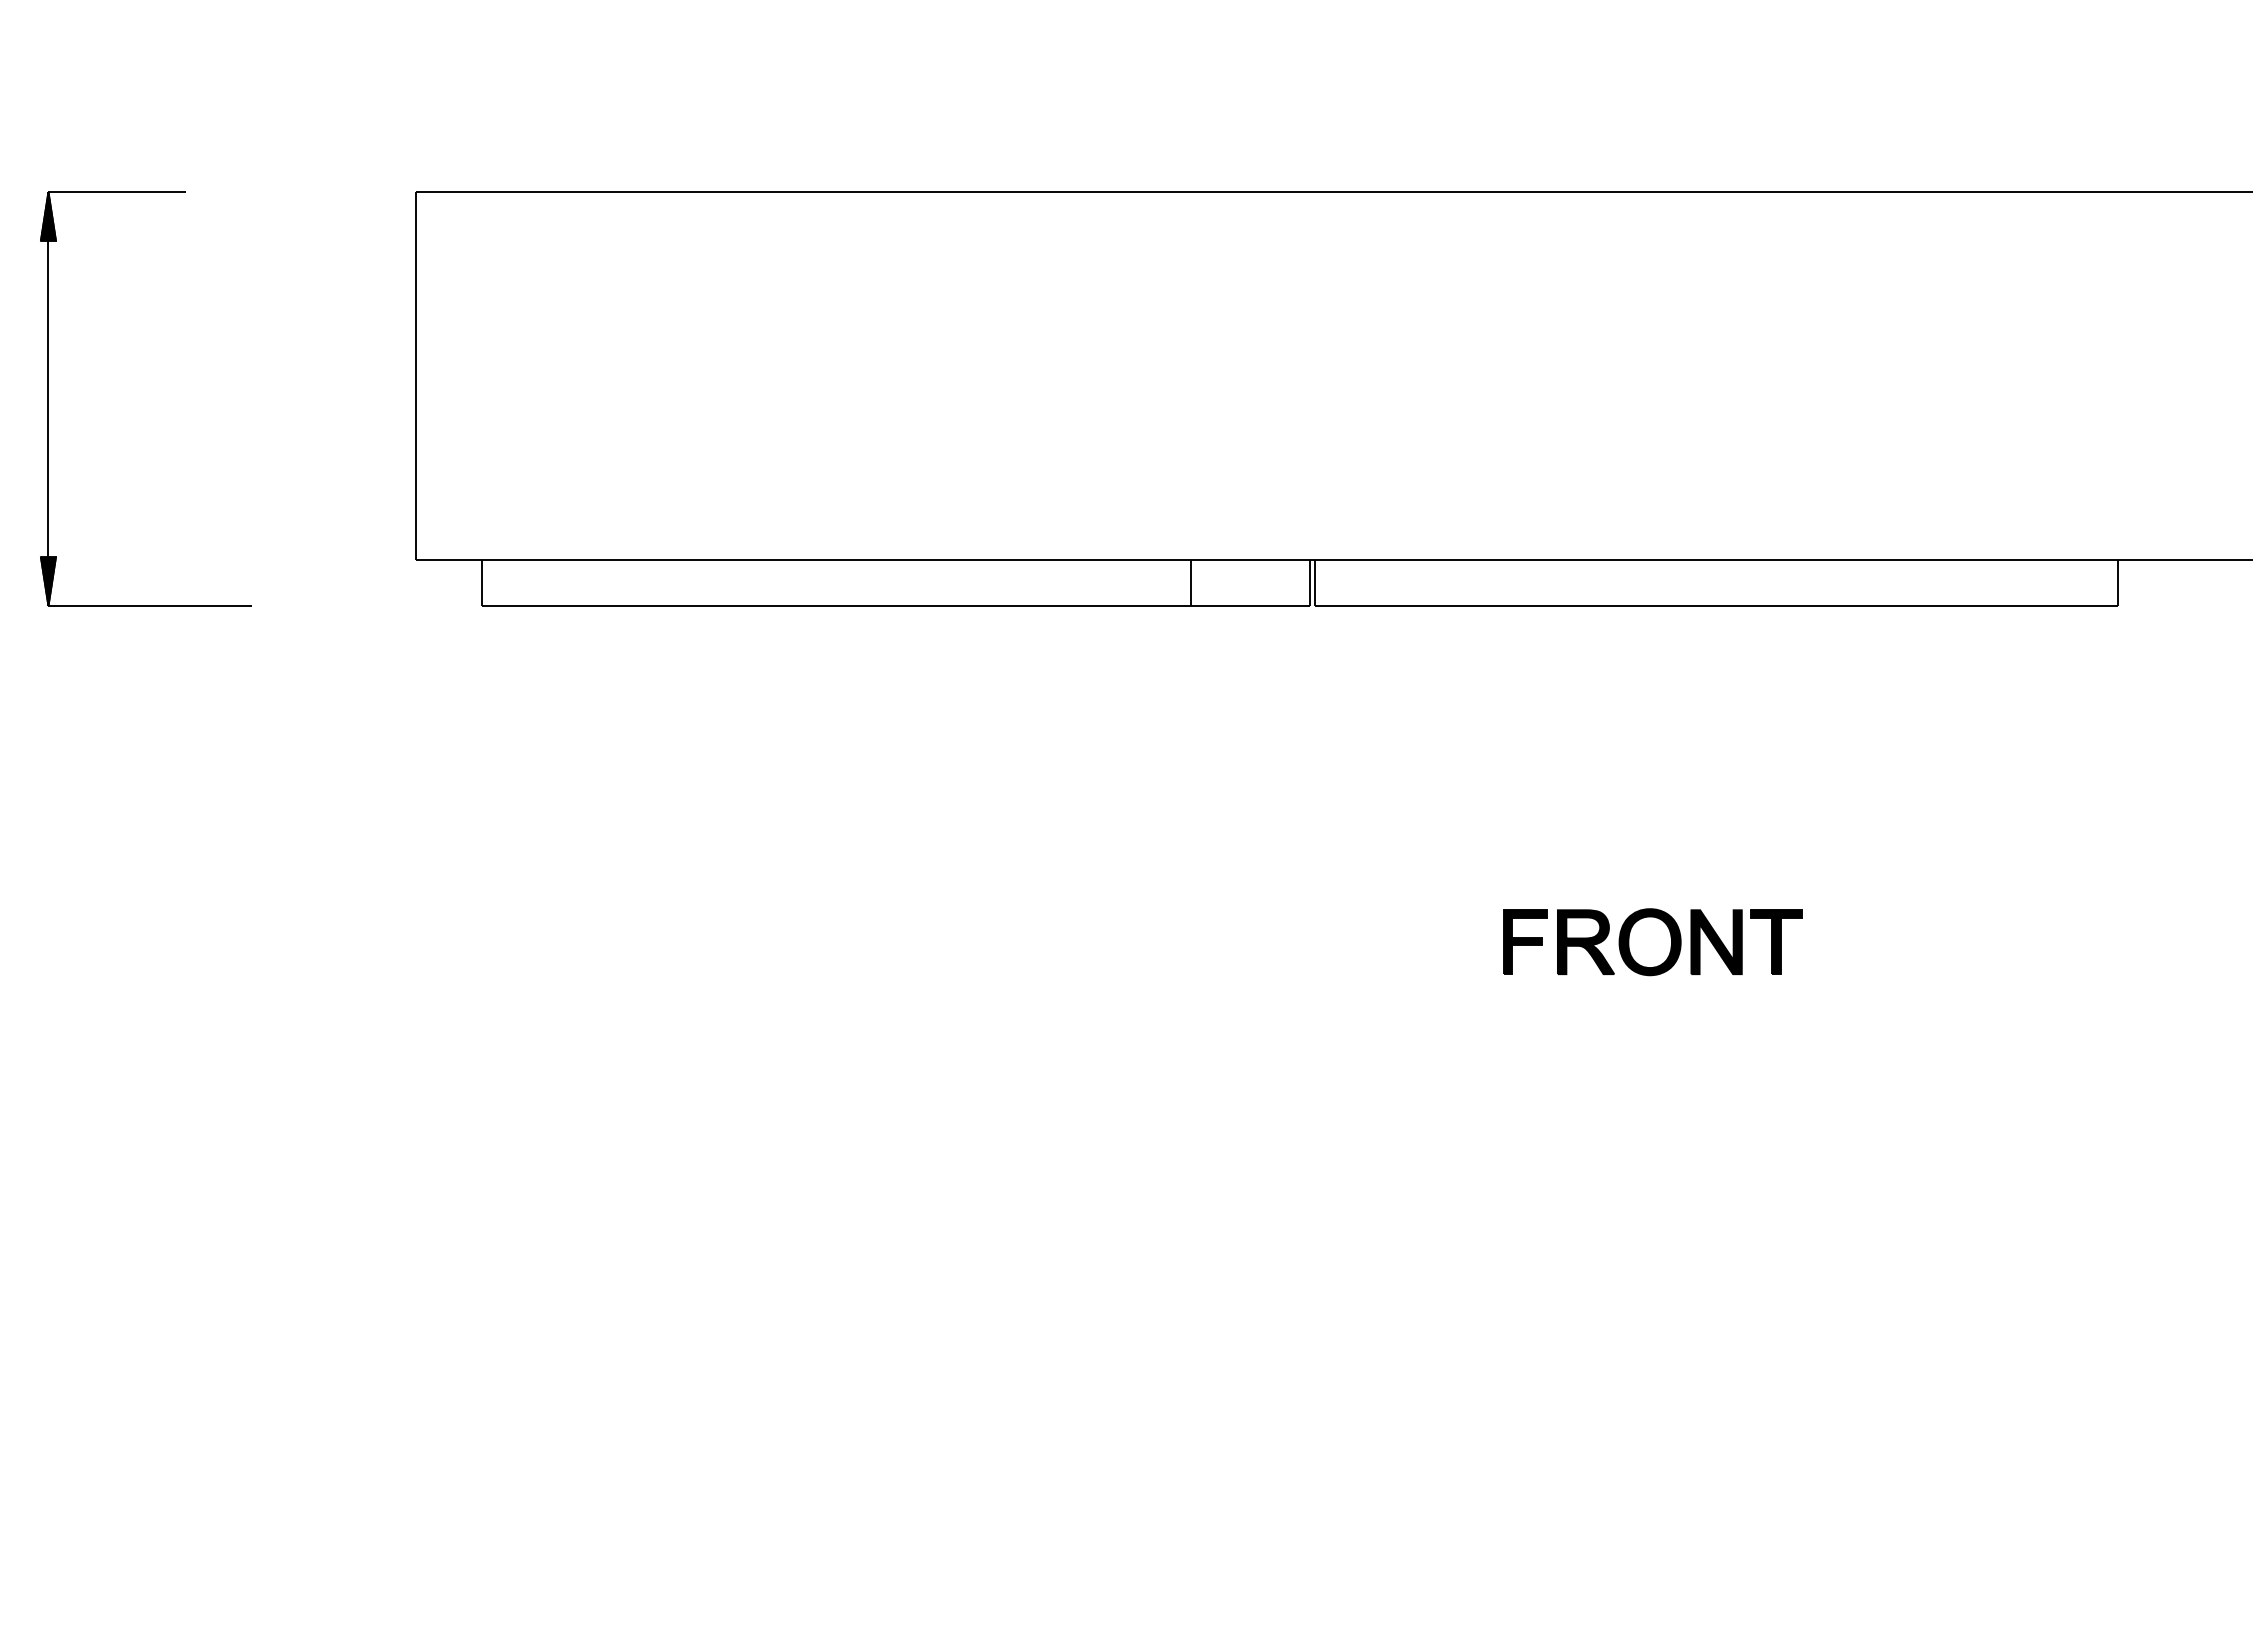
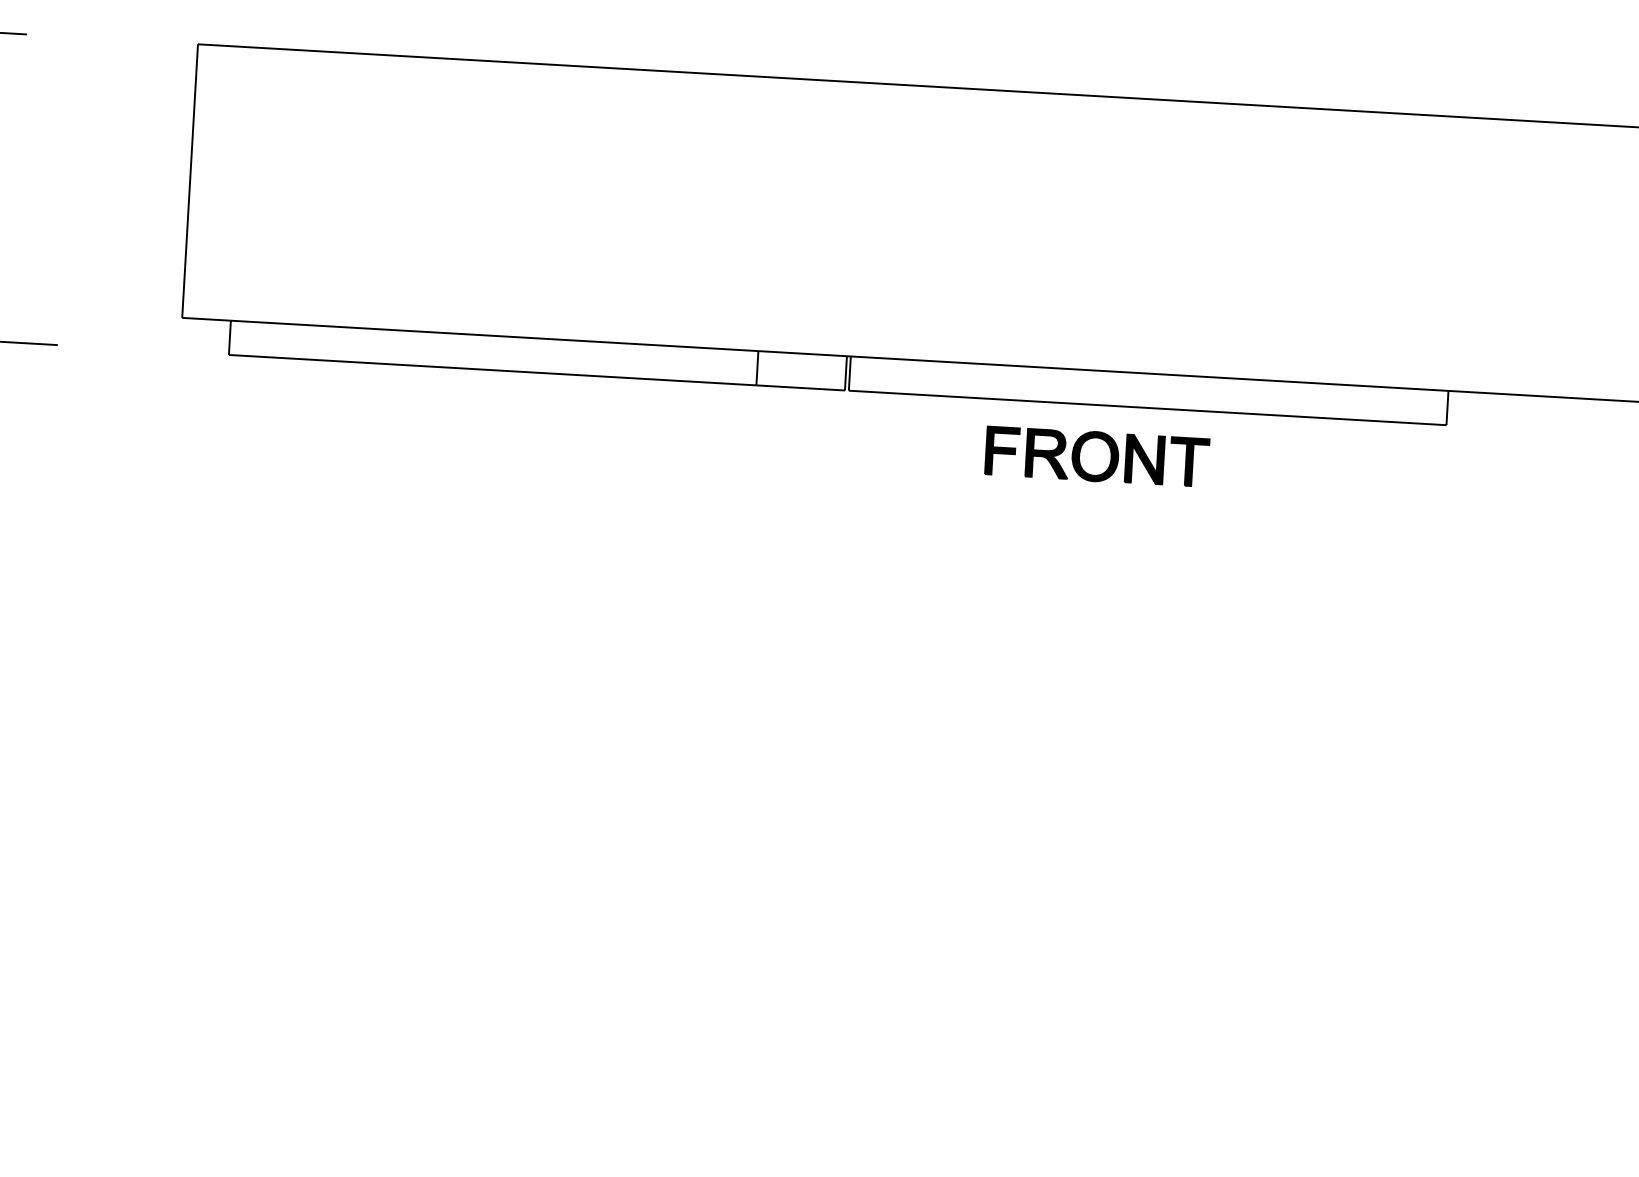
part: (1652, 942) -> (1097, 456), moved

